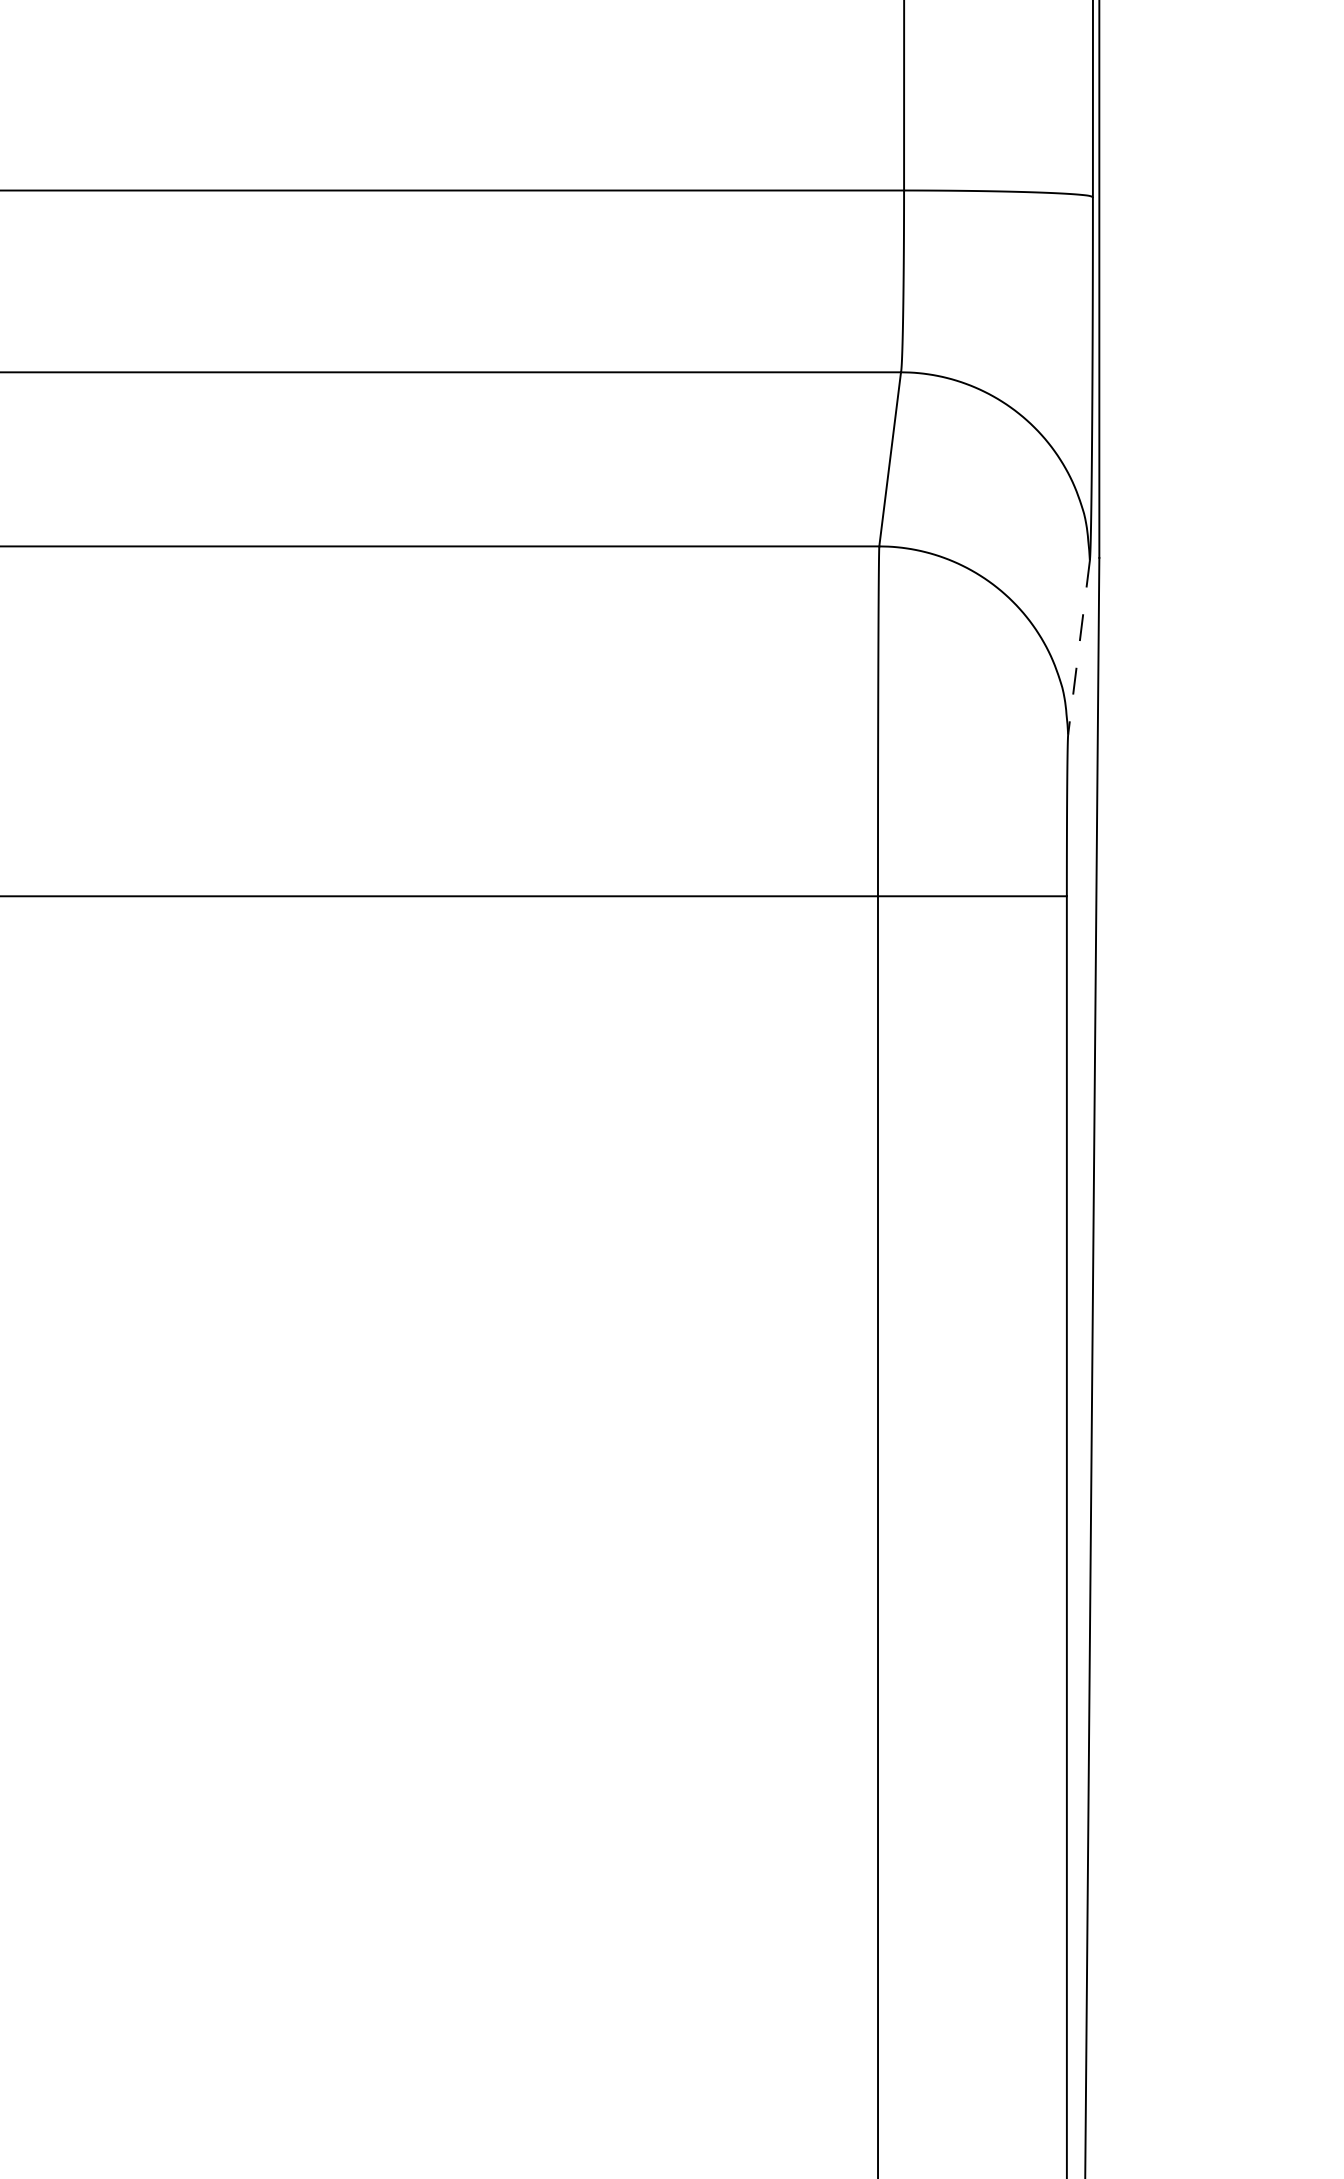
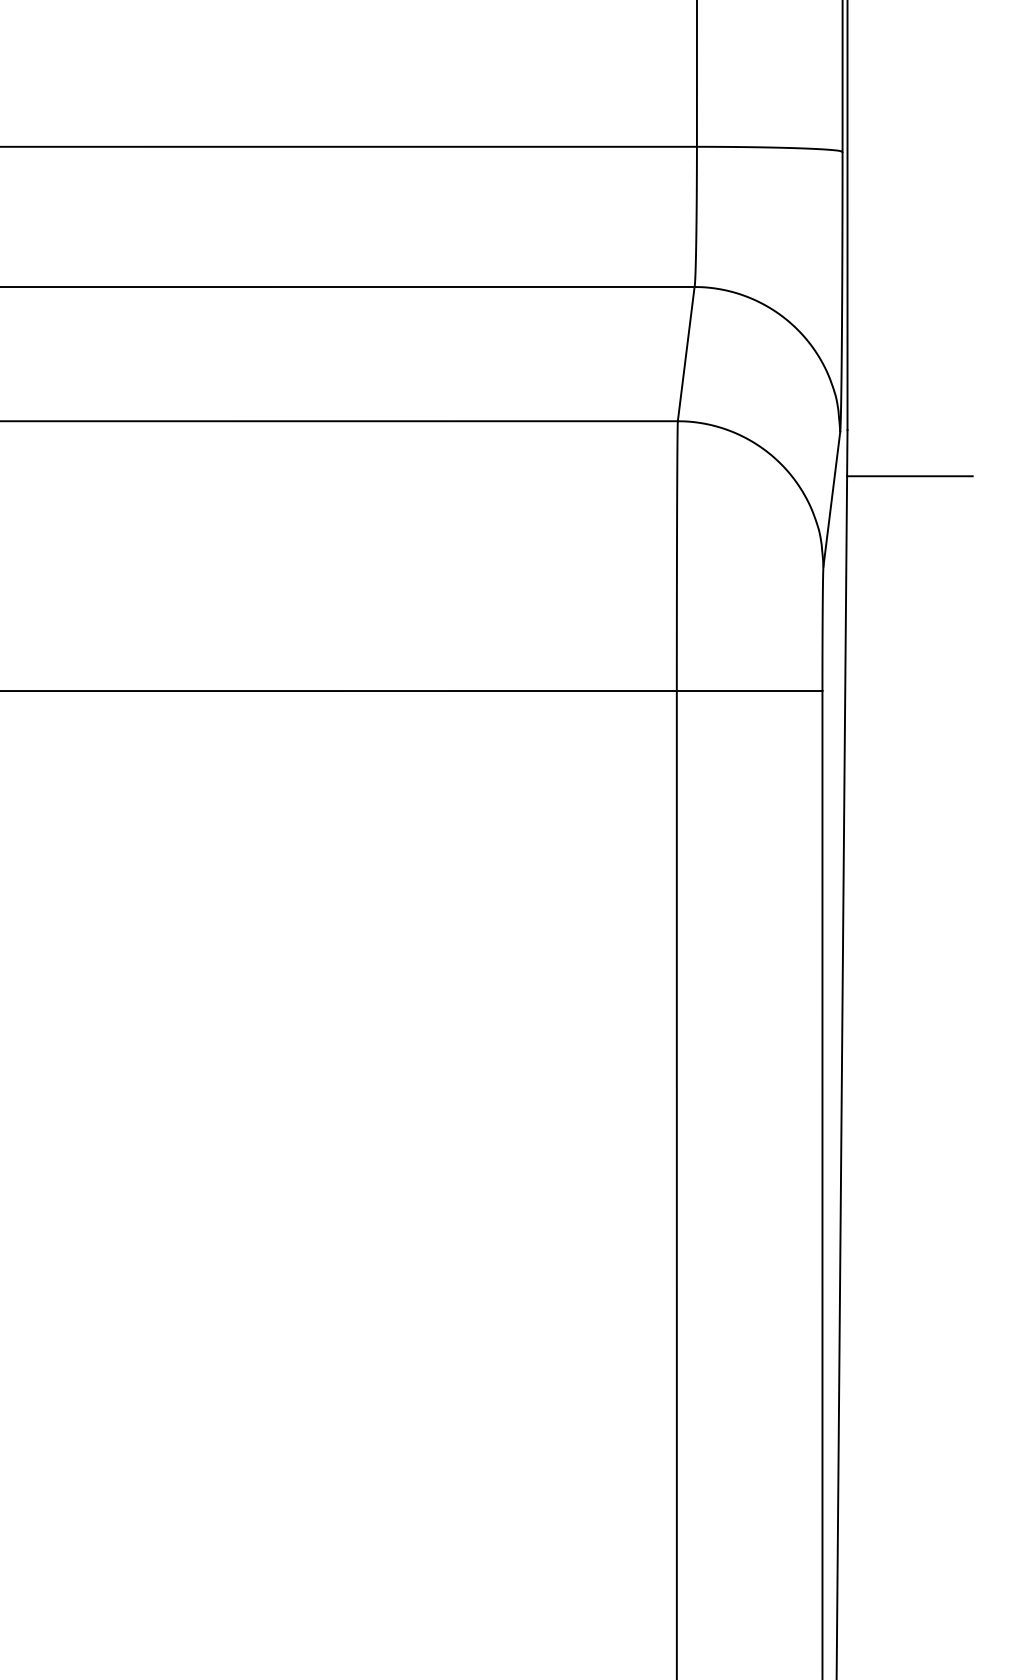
line: (1179, 618) -> (909, 476), added
line: (1078, 647) -> (831, 499), dashed -> solid

